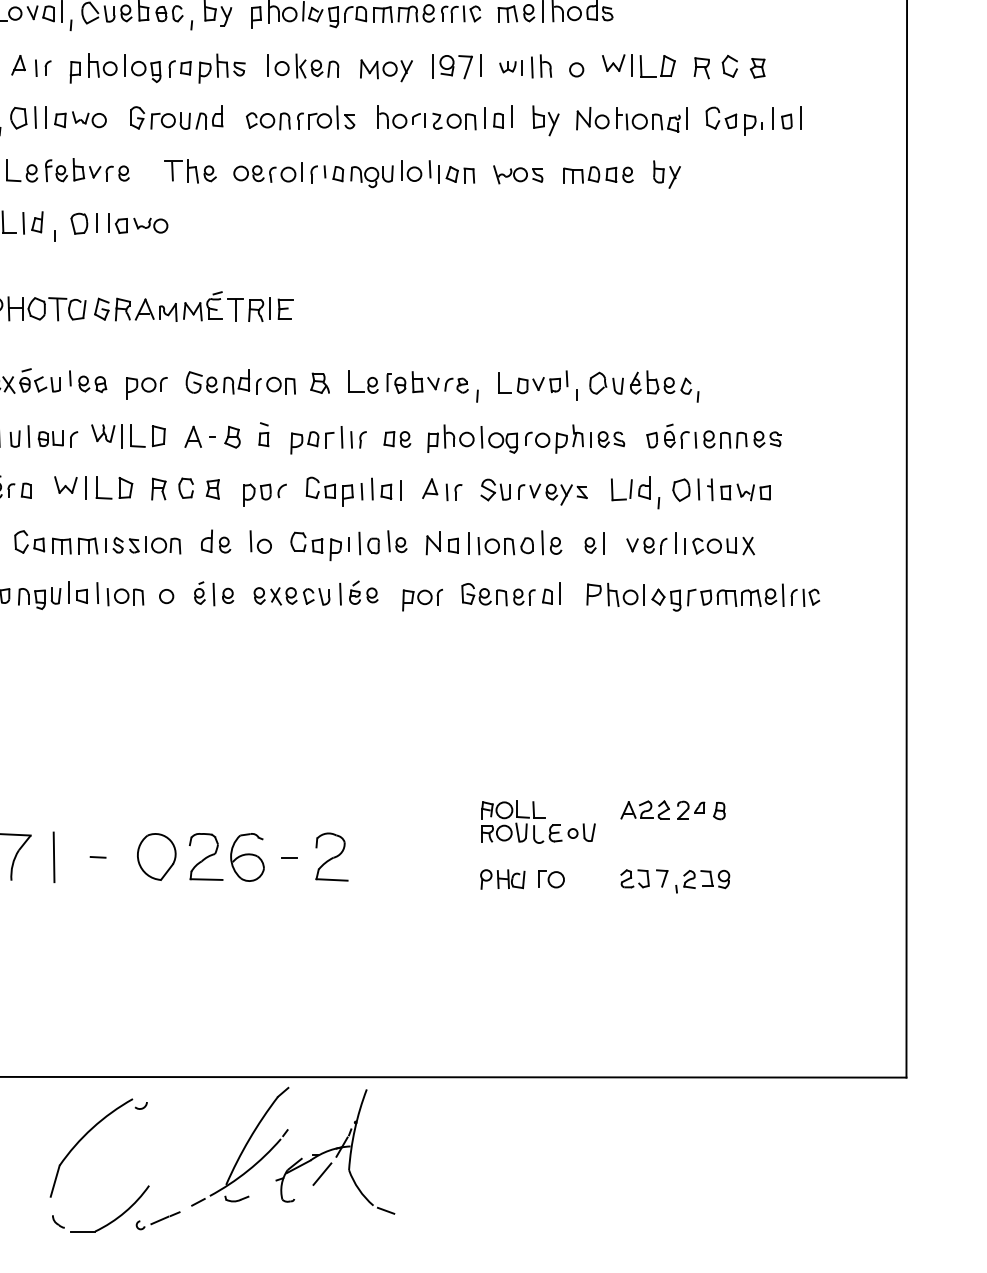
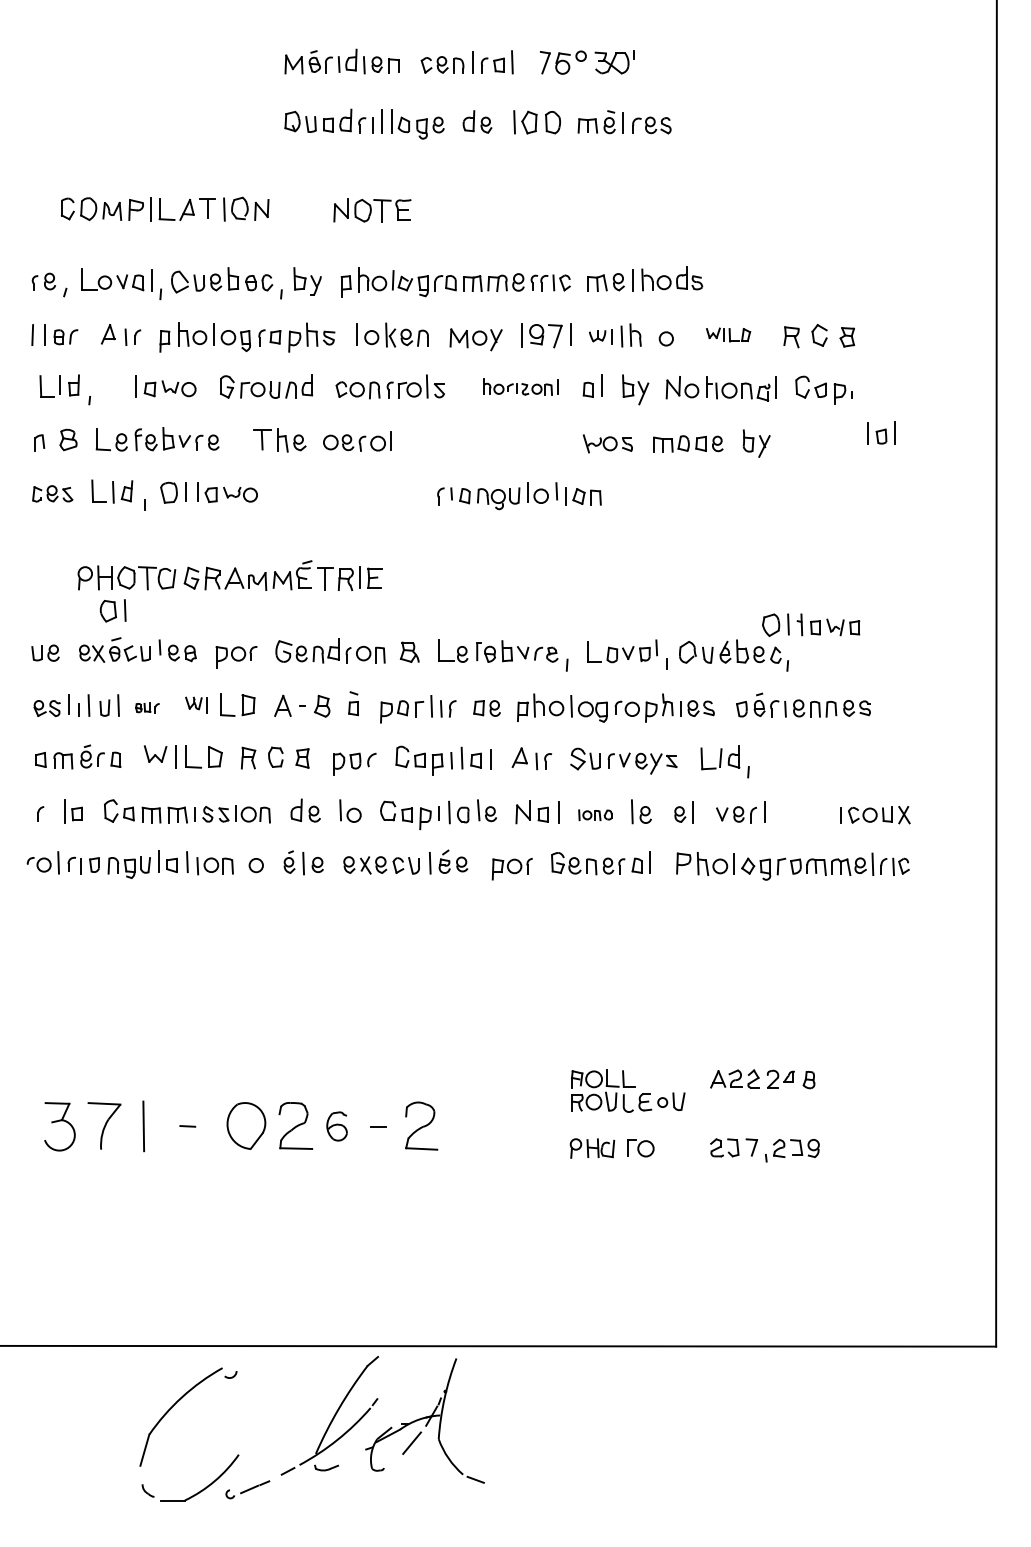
part: (638, 65) -> (728, 334), size x0.6
part: (22, 117) -> (112, 610), moved
part: (430, 117) -> (520, 386), size x0.7
part: (786, 117) -> (881, 432), moved
part: (392, 174) -> (519, 496), moved
part: (105, 436) -> (195, 705), size x0.7
part: (57, 438) -> (147, 707), size x0.6
part: (721, 489) -> (811, 624), moved
part: (719, 545) -> (875, 814), moved
part: (505, 546) -> (595, 815), size x0.6
part: (246, 857) -> (336, 1126), size x0.6

